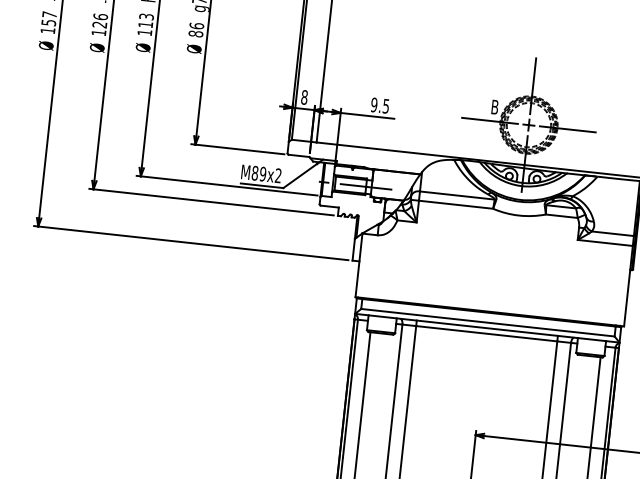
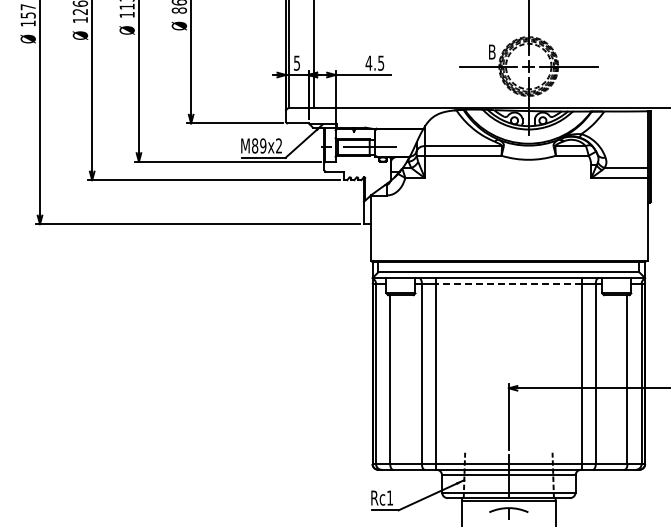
text: (304, 96) -> (296, 62), 8 -> 5
text: (373, 104) -> (368, 62), 9.5 -> 4.5
line: (486, 333) -> (508, 283), solid -> dashed

